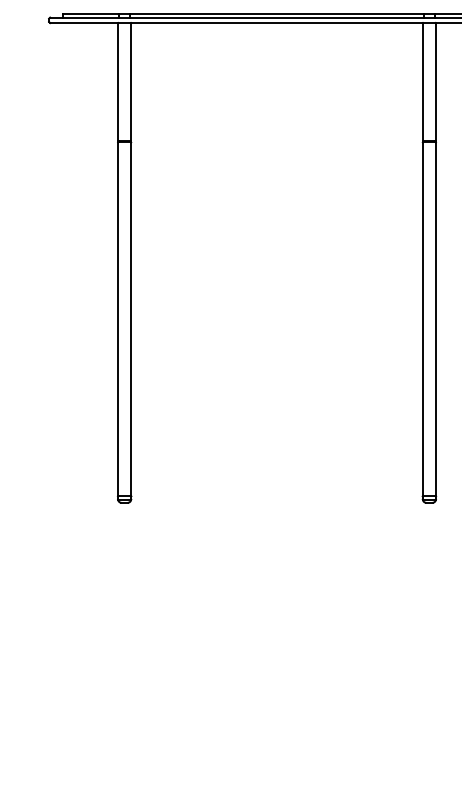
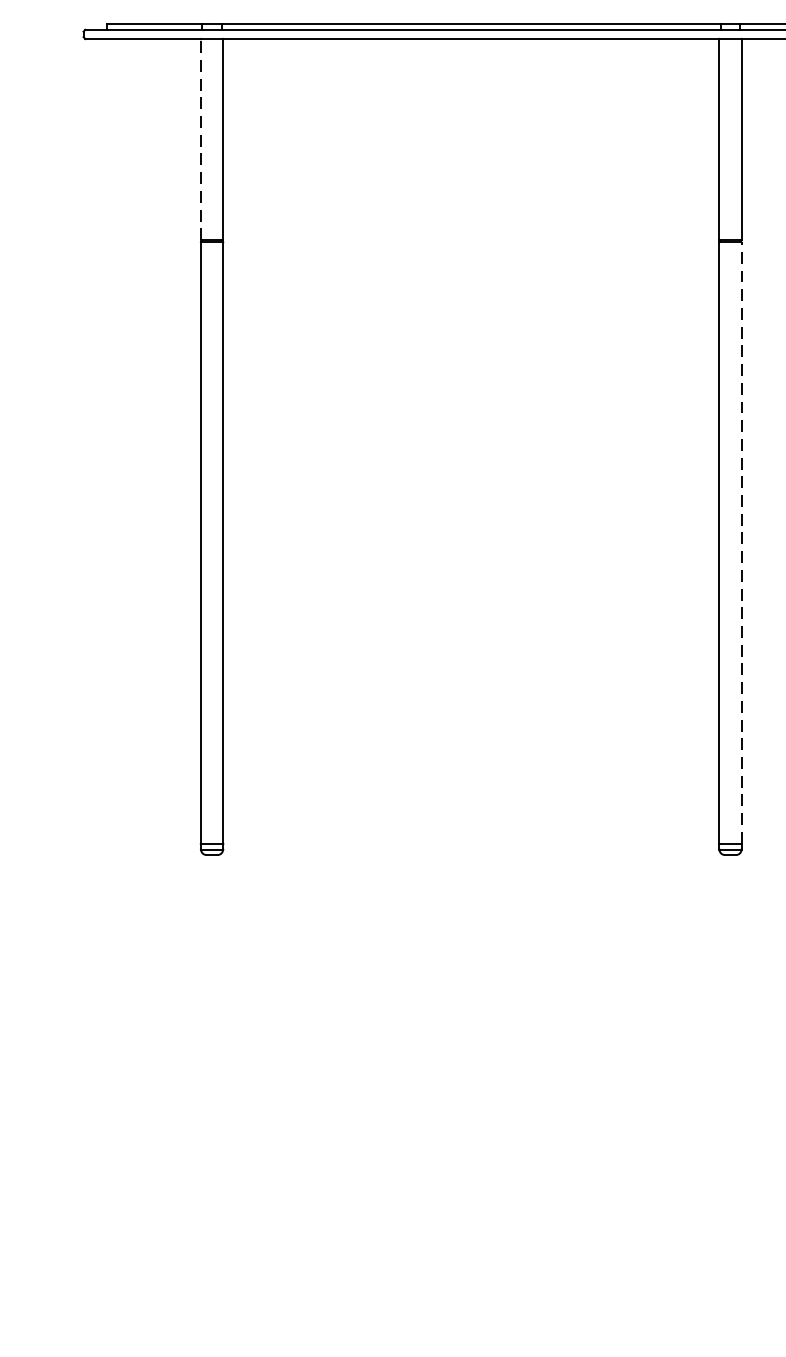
line: (118, 81) -> (201, 138), solid -> dashed
line: (435, 319) -> (740, 543), solid -> dashed

